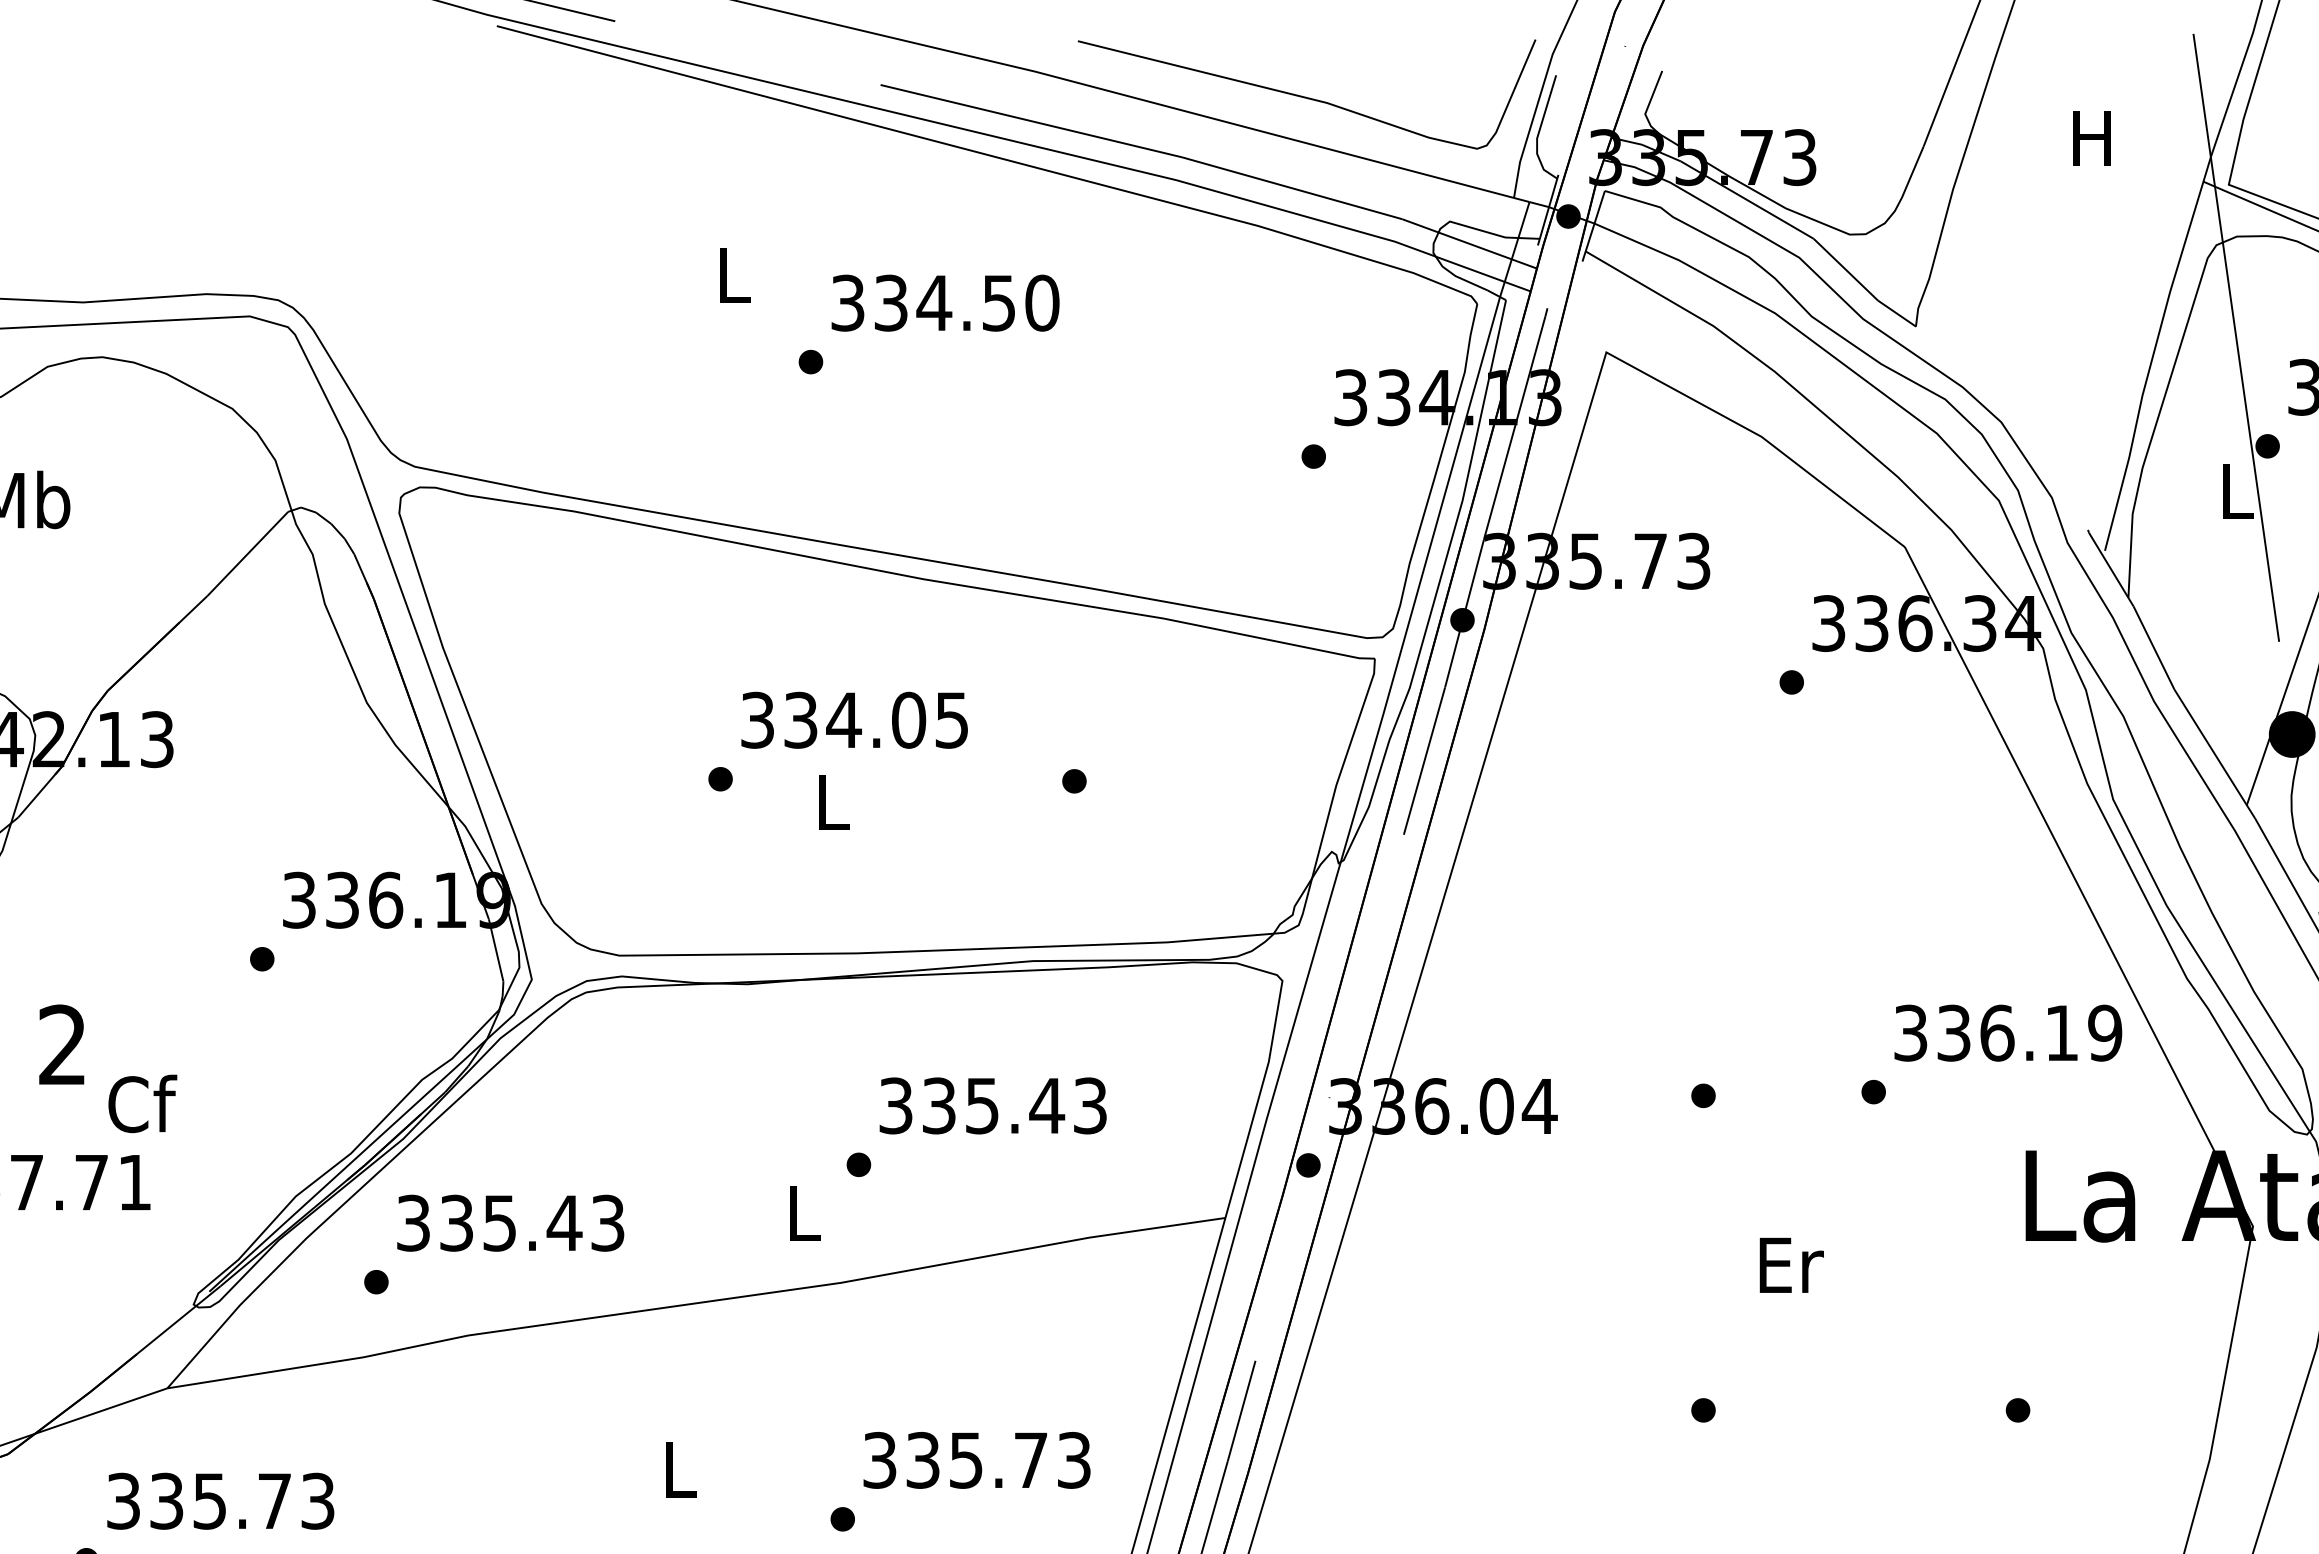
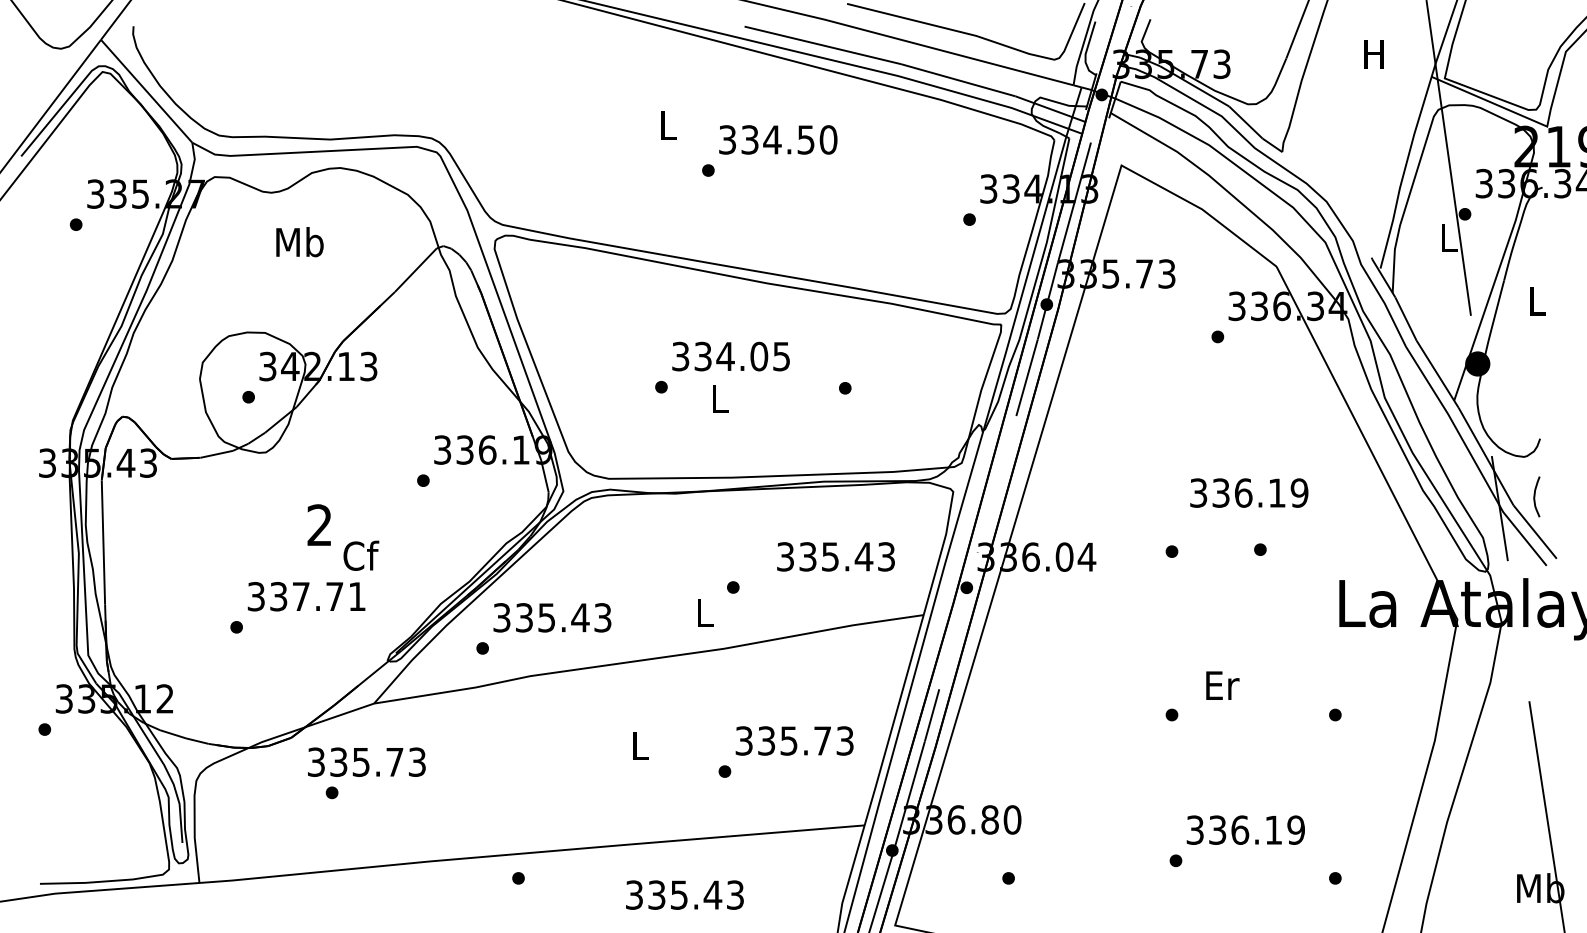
text: (2008, 1032) -> (1249, 492), moved
text: (992, 1105) -> (835, 556), moved
text: (1791, 1264) -> (1222, 685), moved
text: (220, 1499) -> (366, 761), moved

